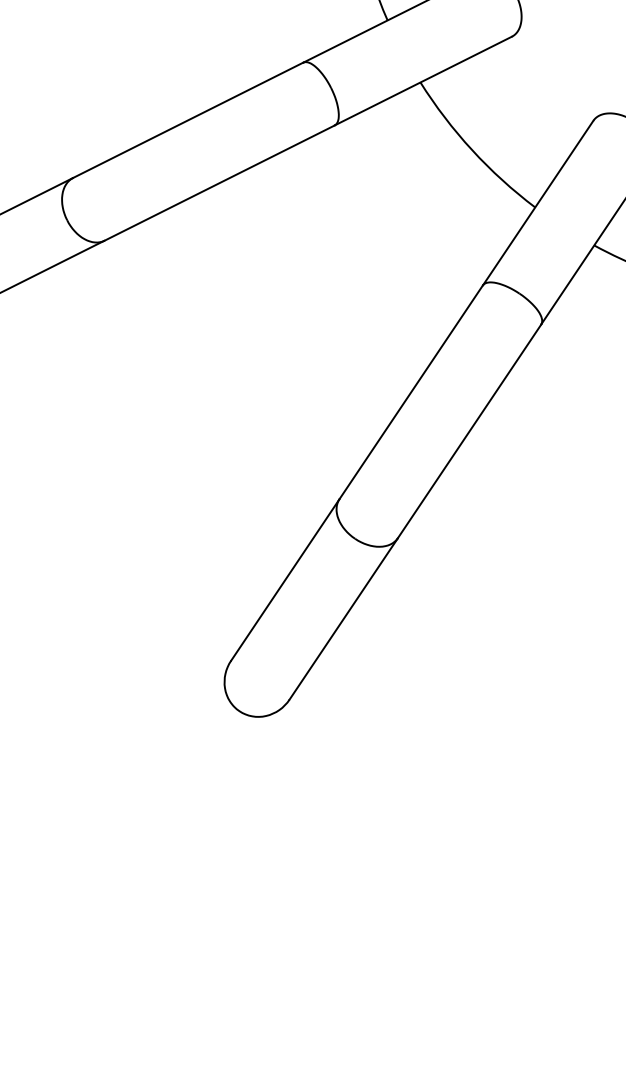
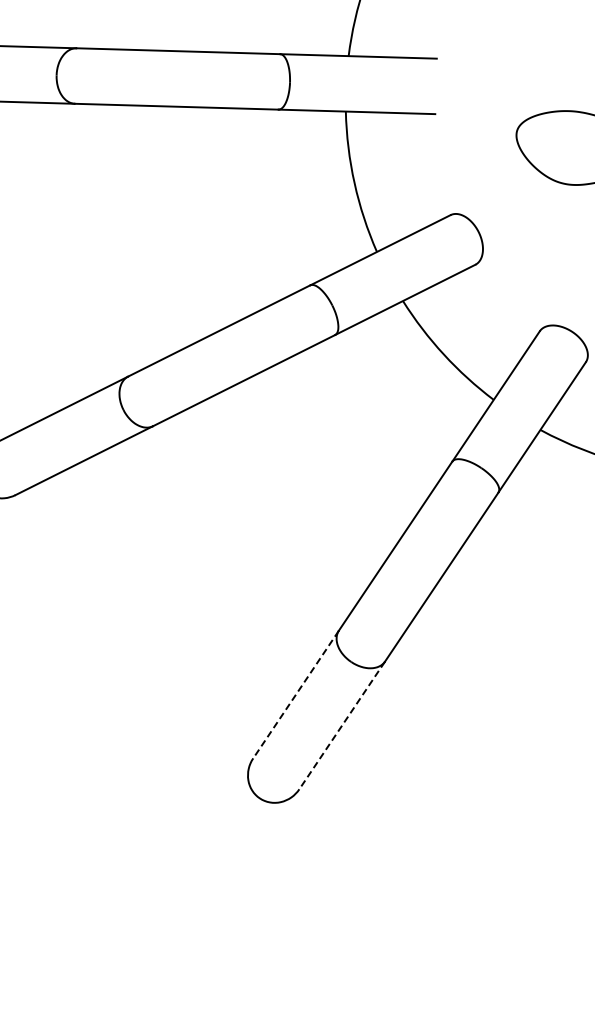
line: (285, 579) -> (296, 694), solid -> dashed
line: (344, 619) -> (342, 725), solid -> dashed

